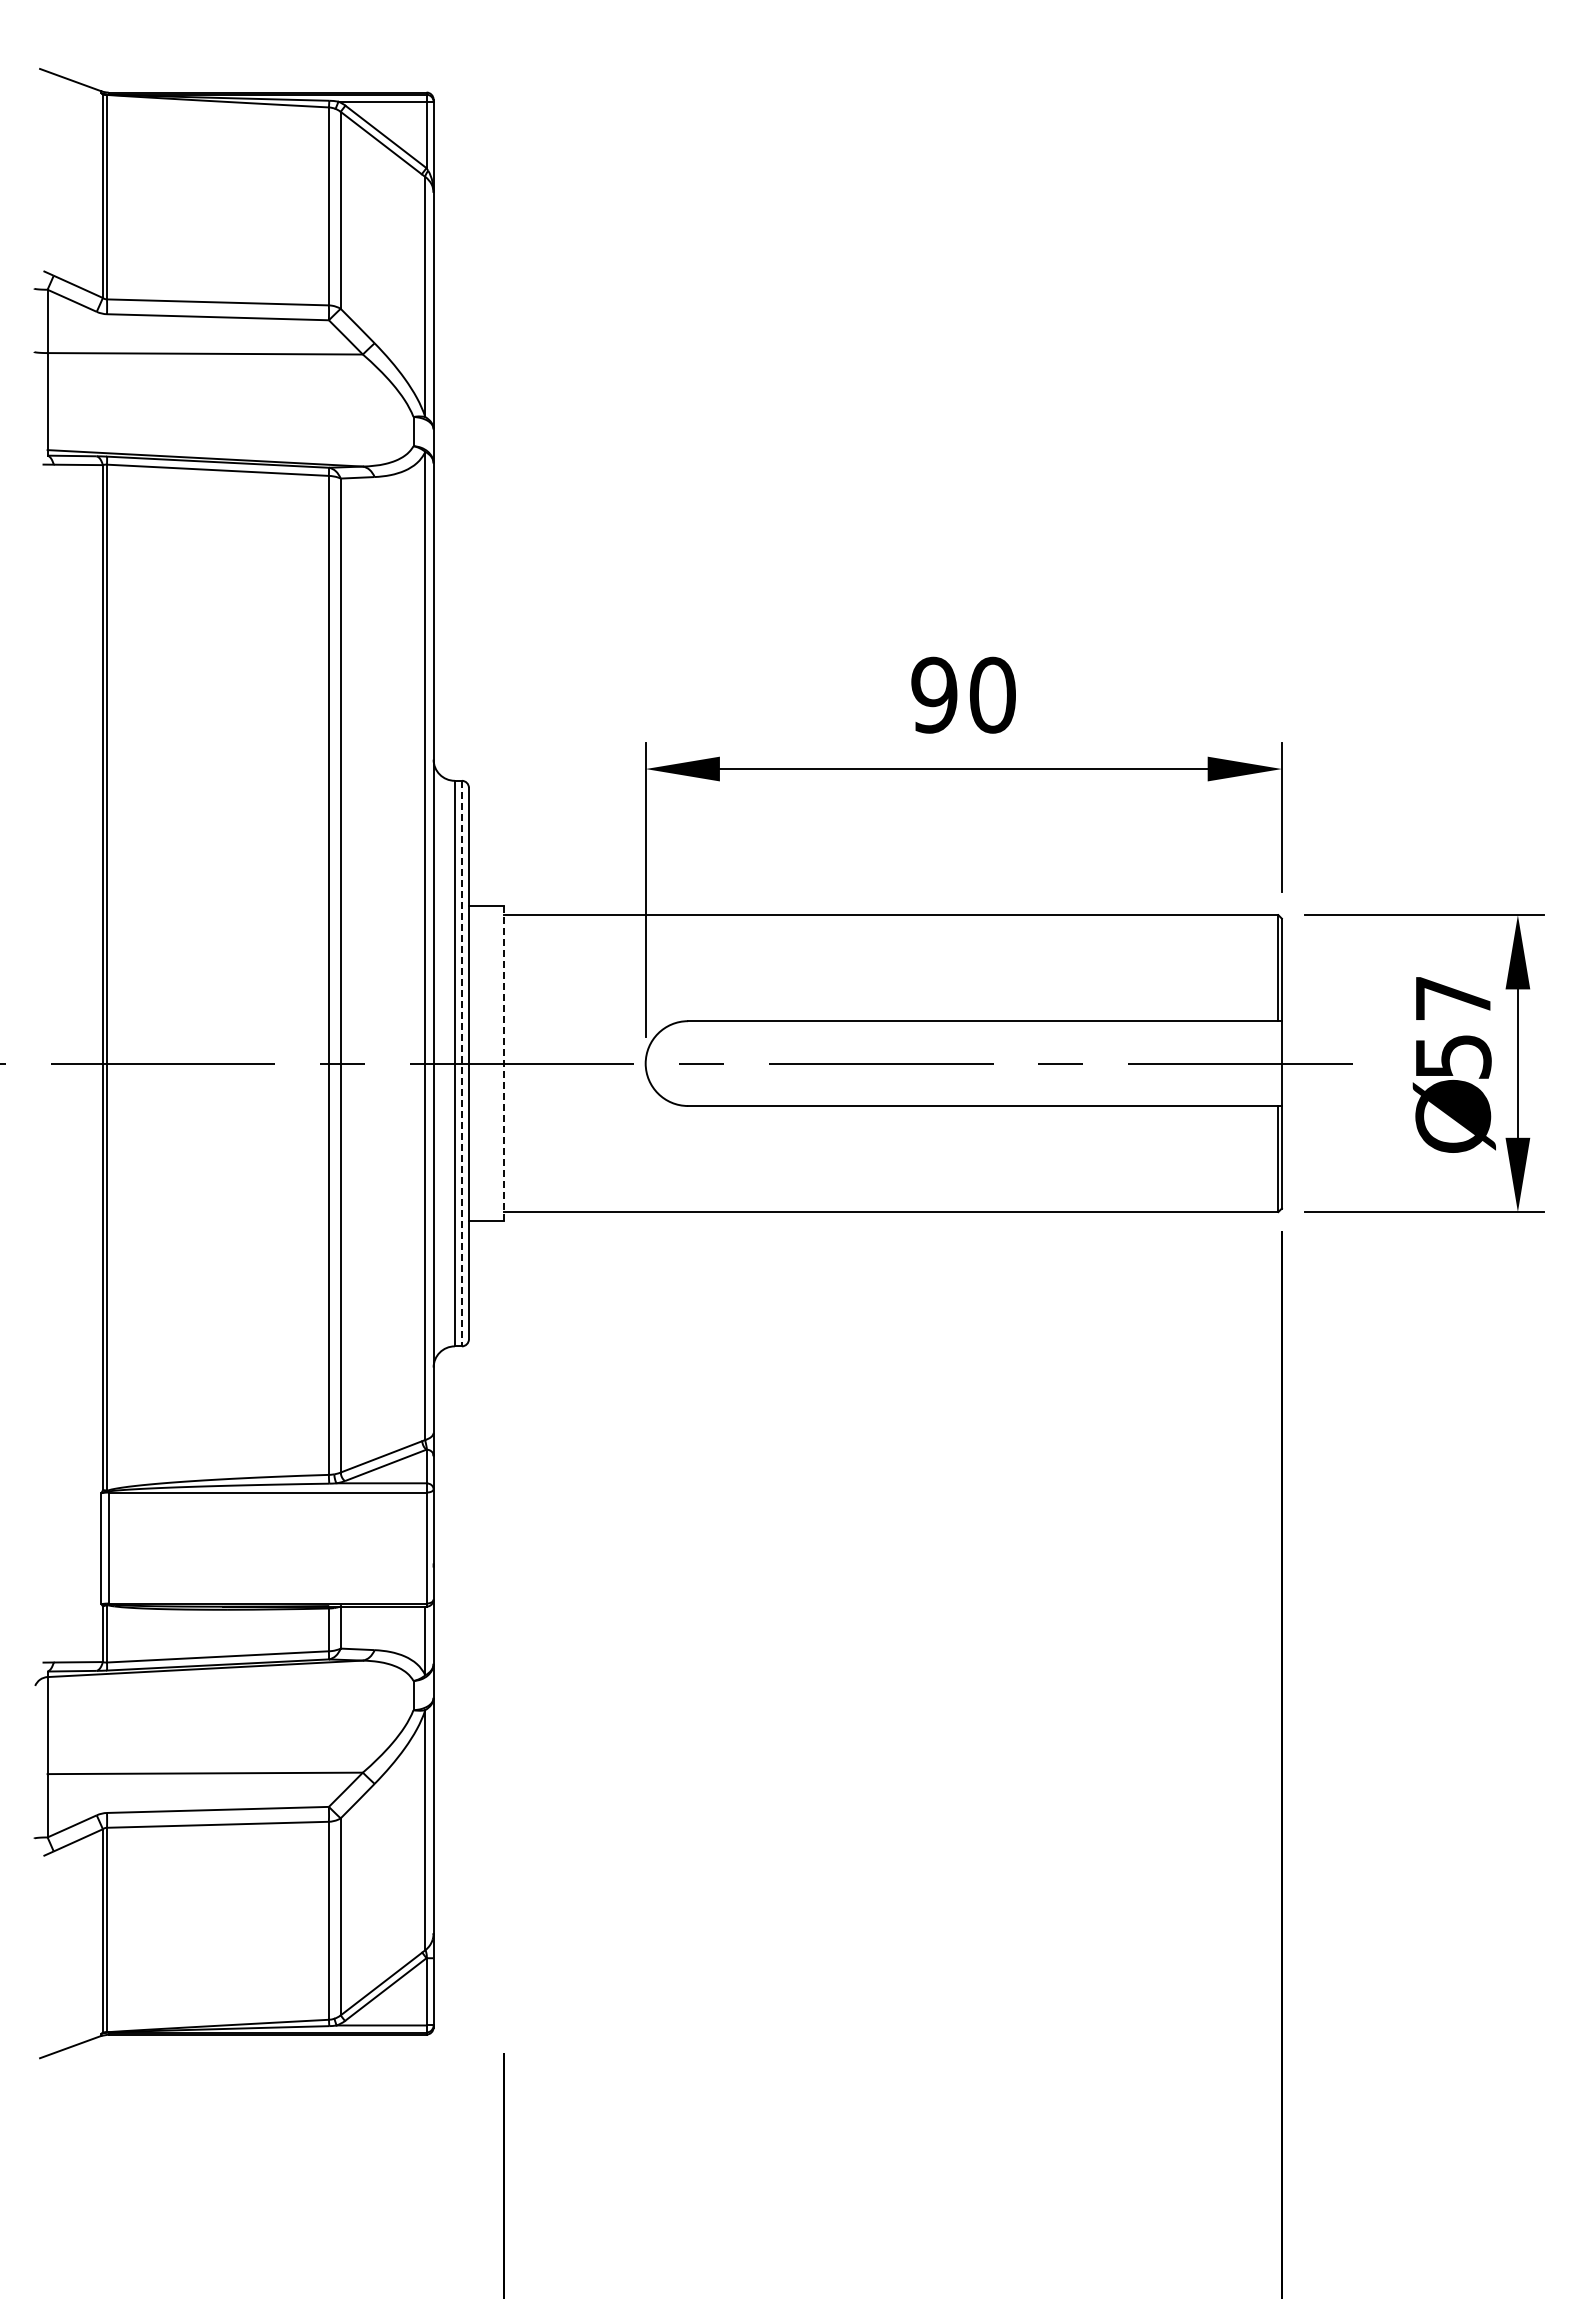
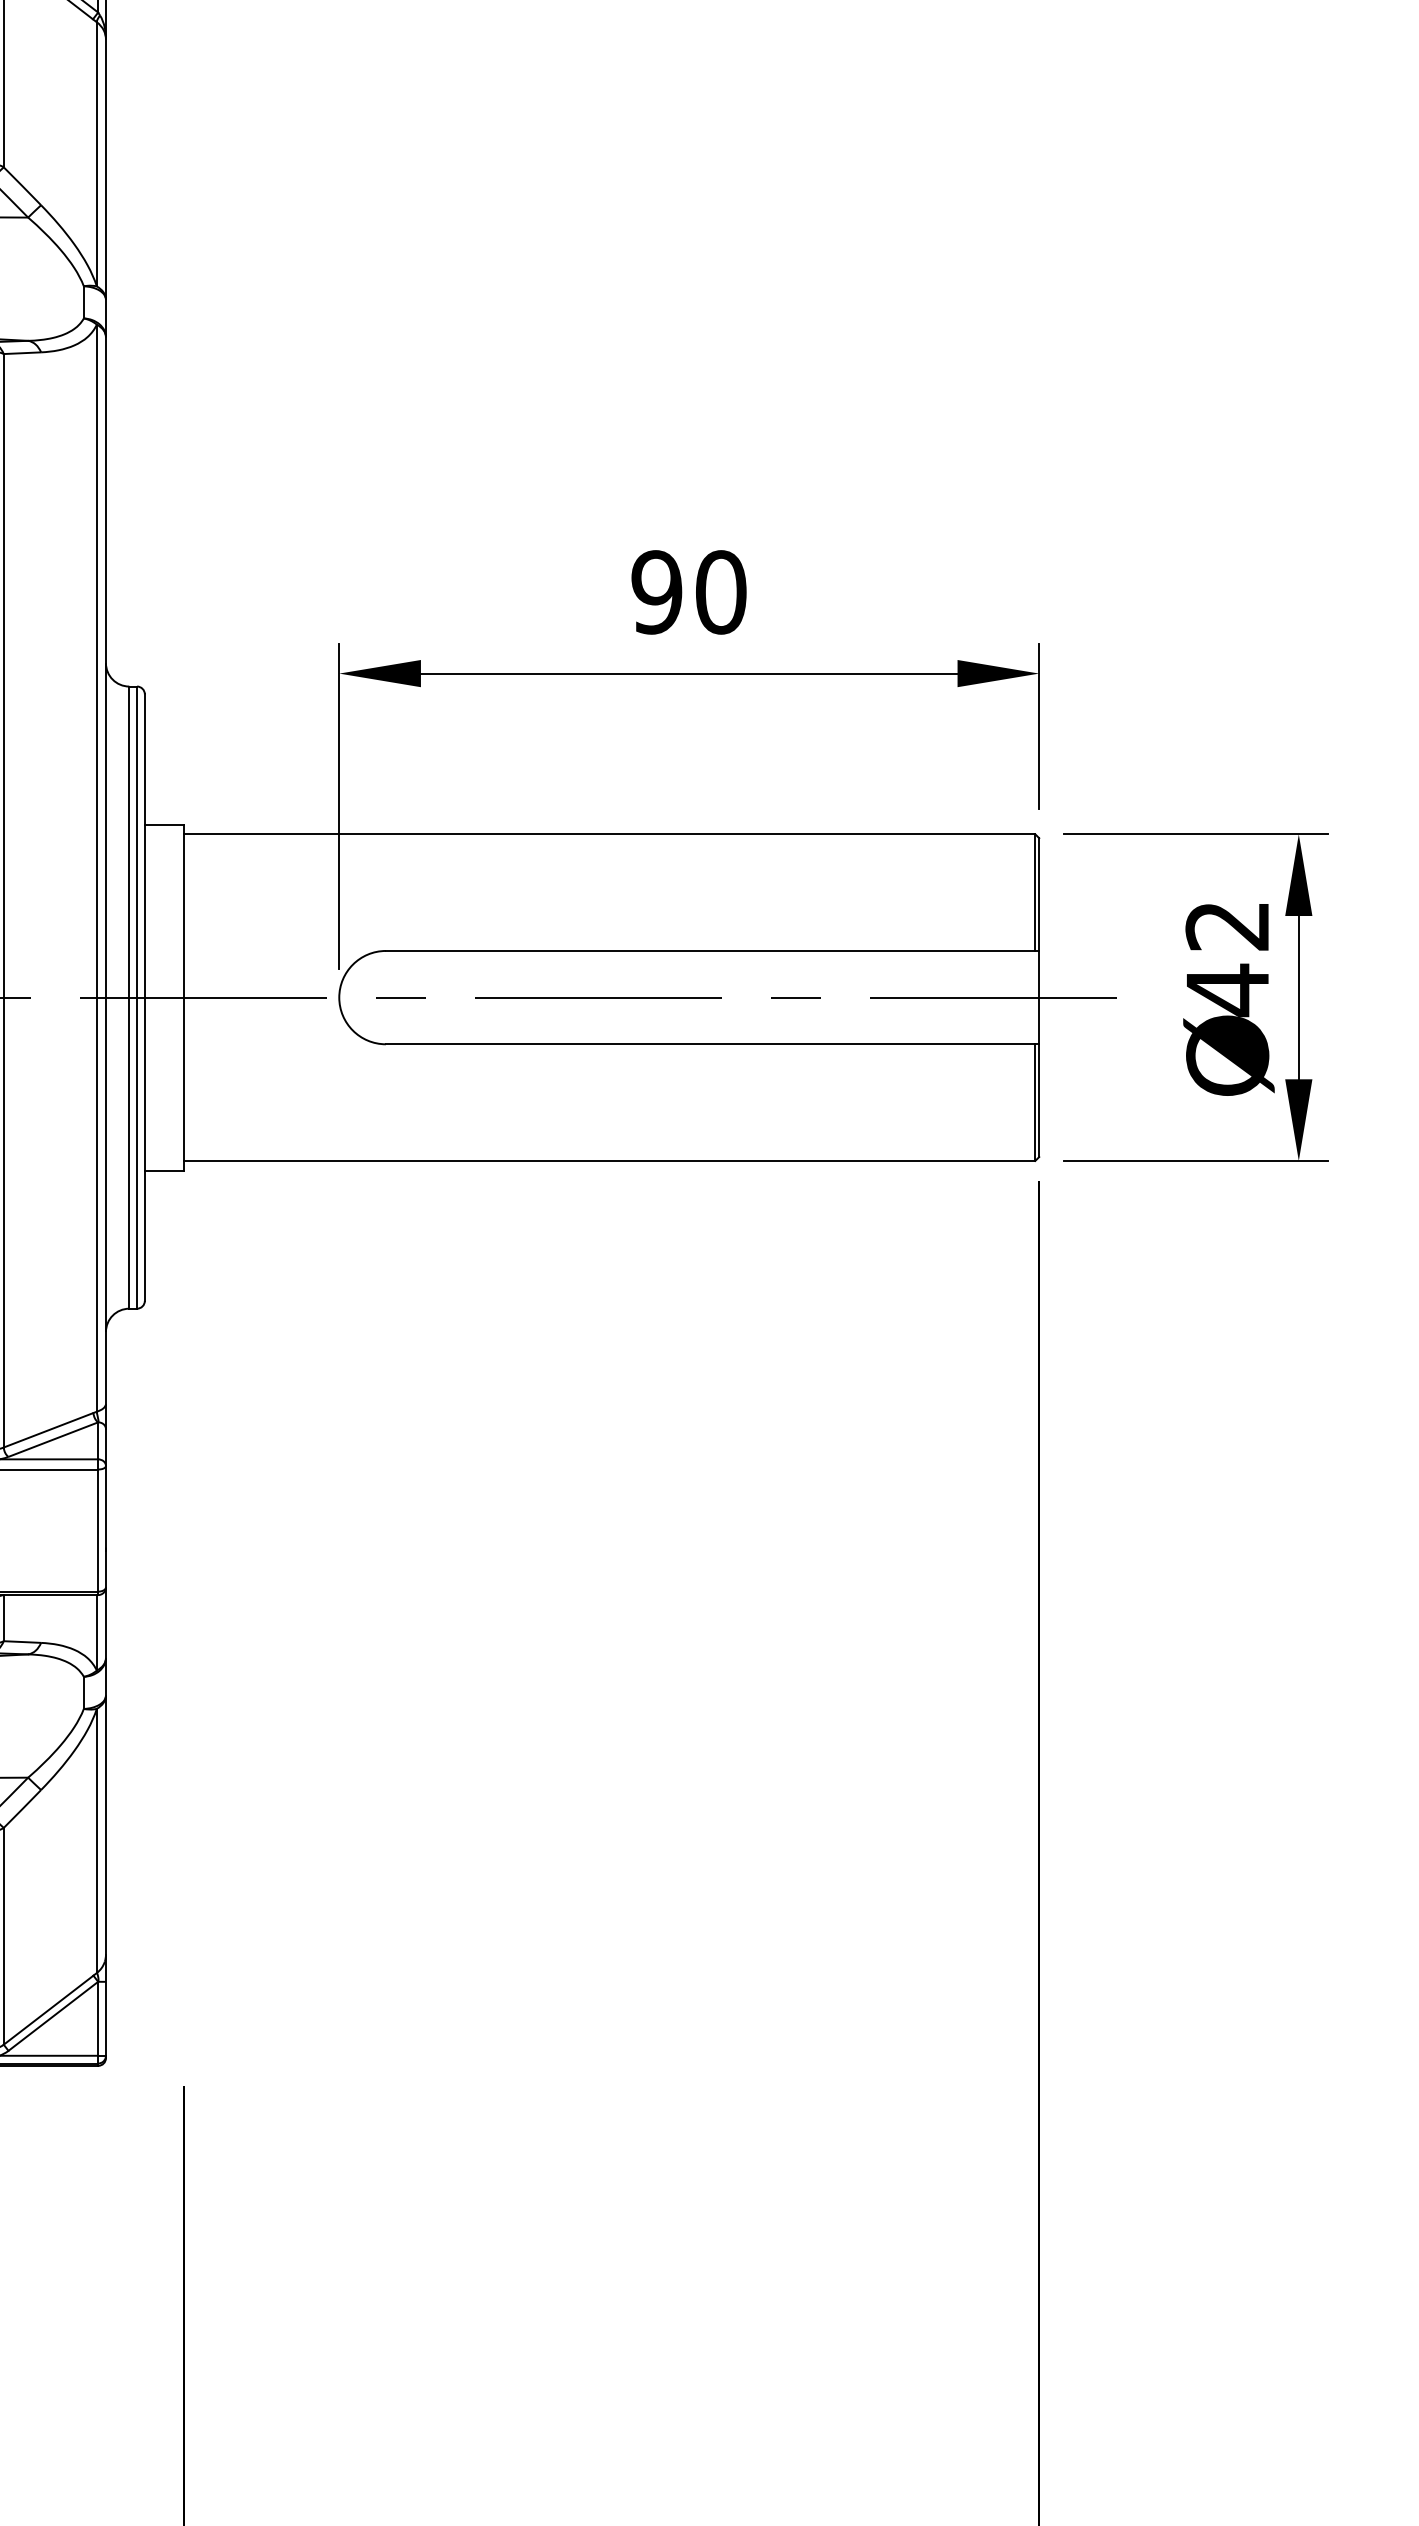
text: (1452, 1029) -> (1226, 960), 57 -> 42
line: (461, 1063) -> (136, 997), dashed -> solid
line: (504, 1064) -> (183, 998), dashed -> solid

